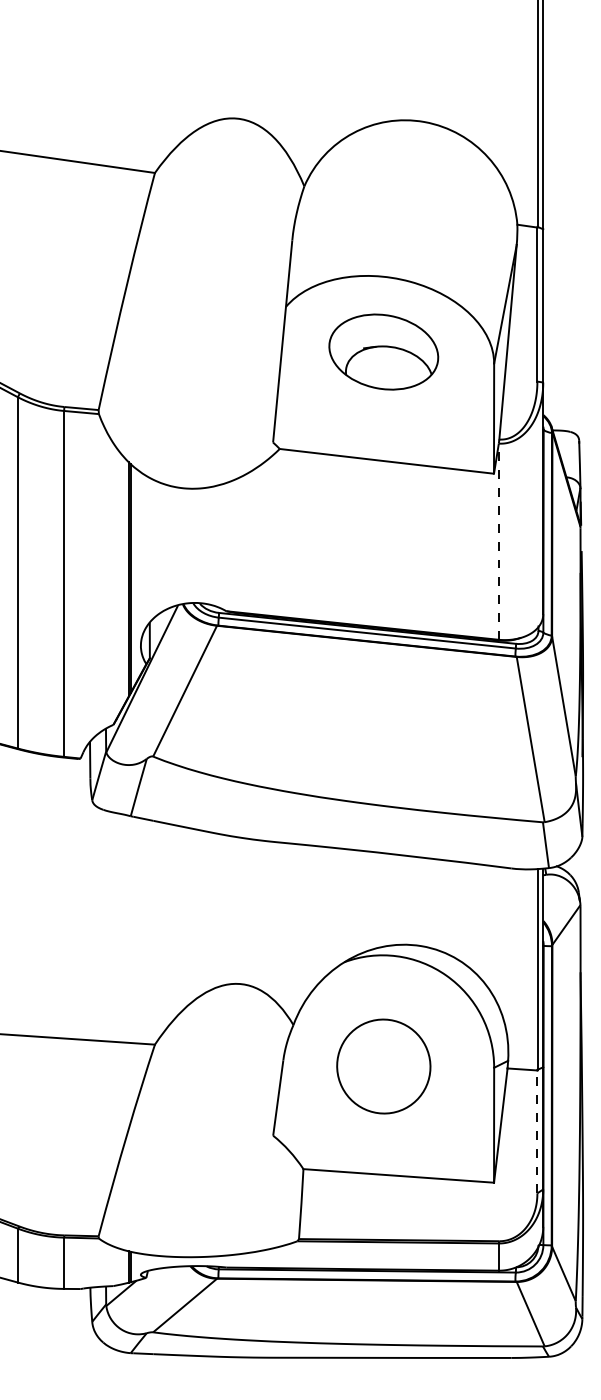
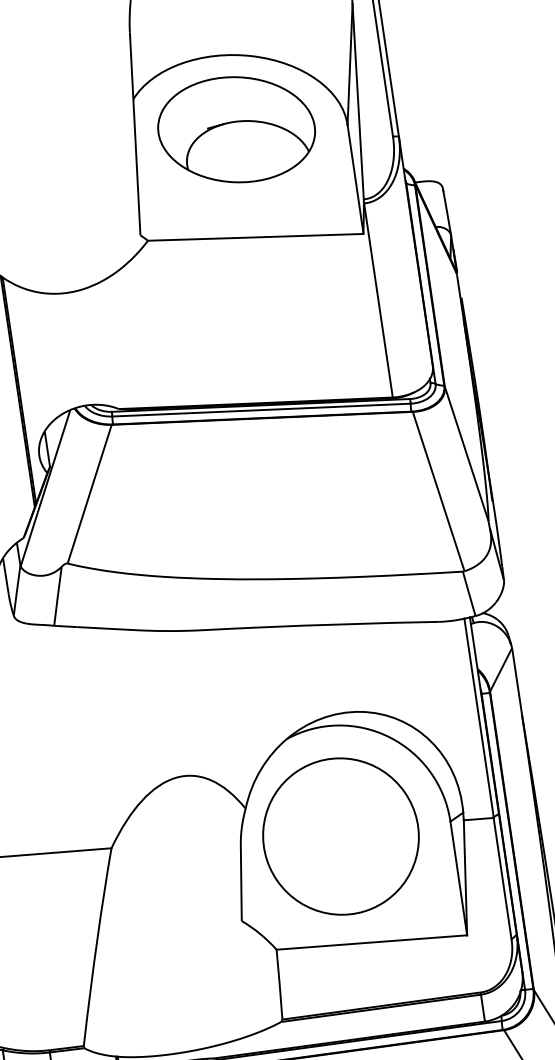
part: (383, 351) -> (236, 129), size x1.43
line: (499, 541) -> (378, 300), dashed -> solid
part: (383, 1066) -> (340, 836), size x1.67
line: (537, 1131) -> (502, 878), dashed -> solid

